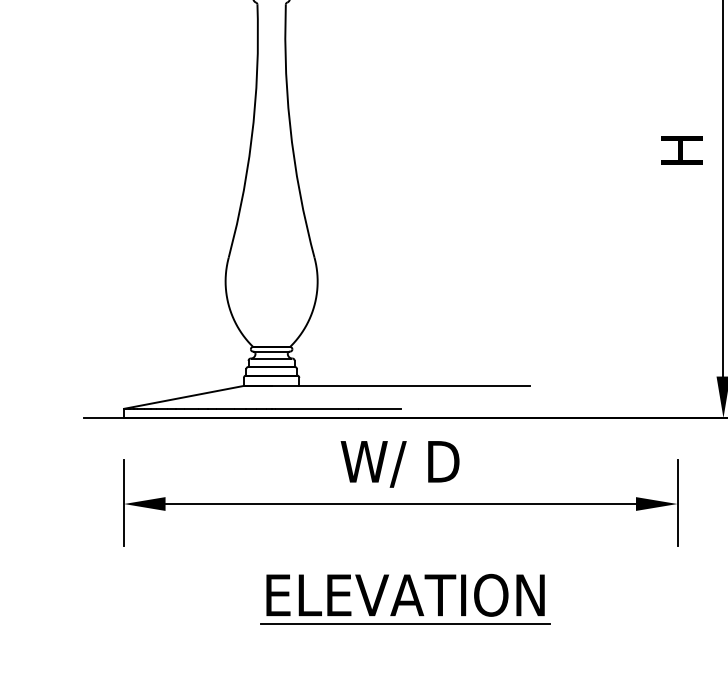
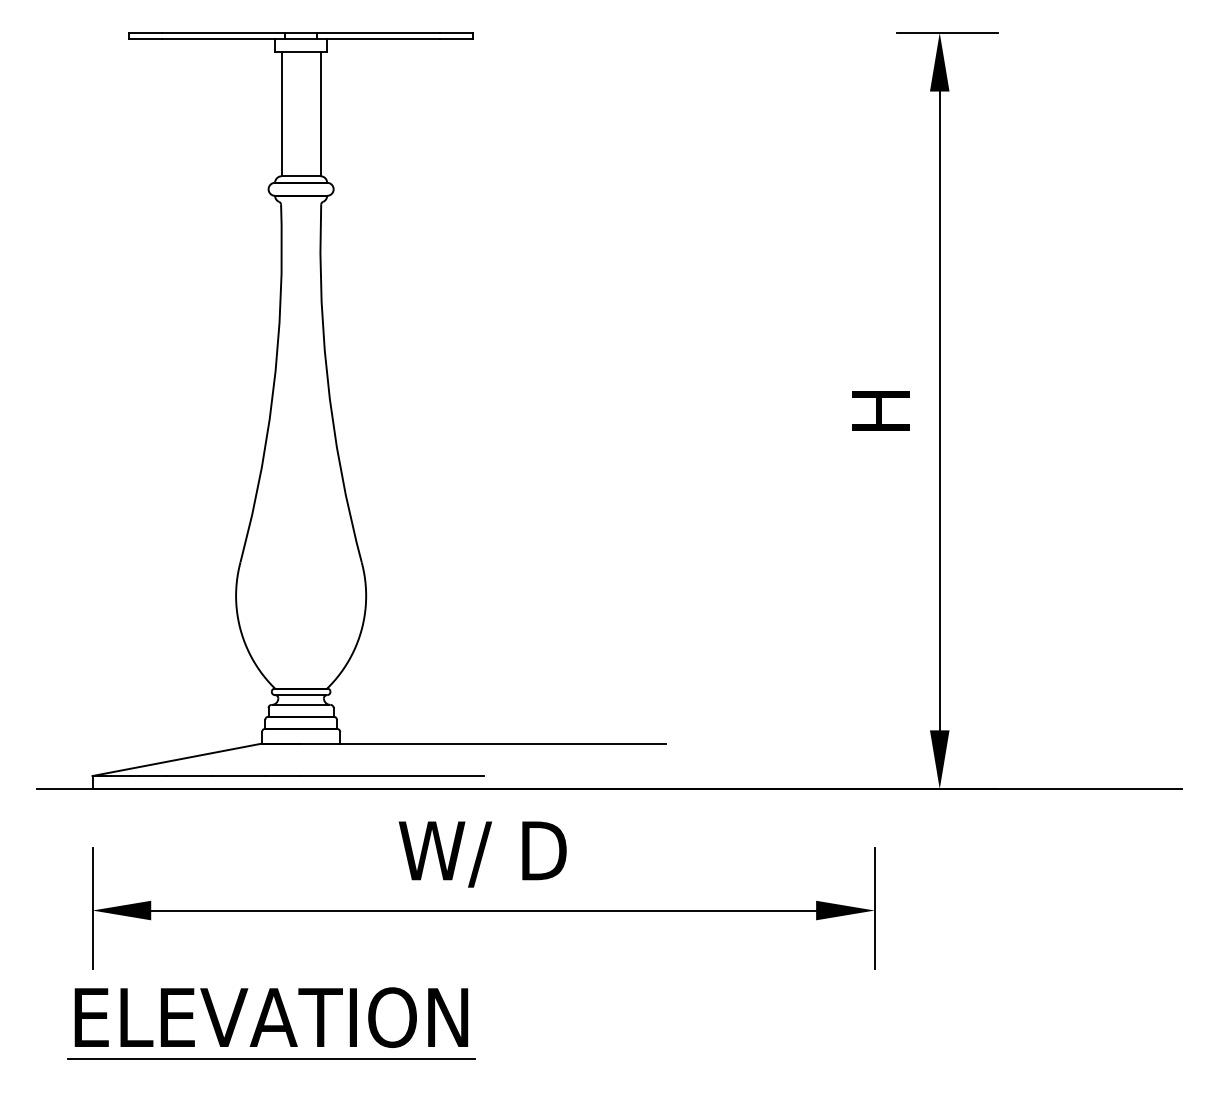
part: (405, 599) -> (271, 1023), moved

